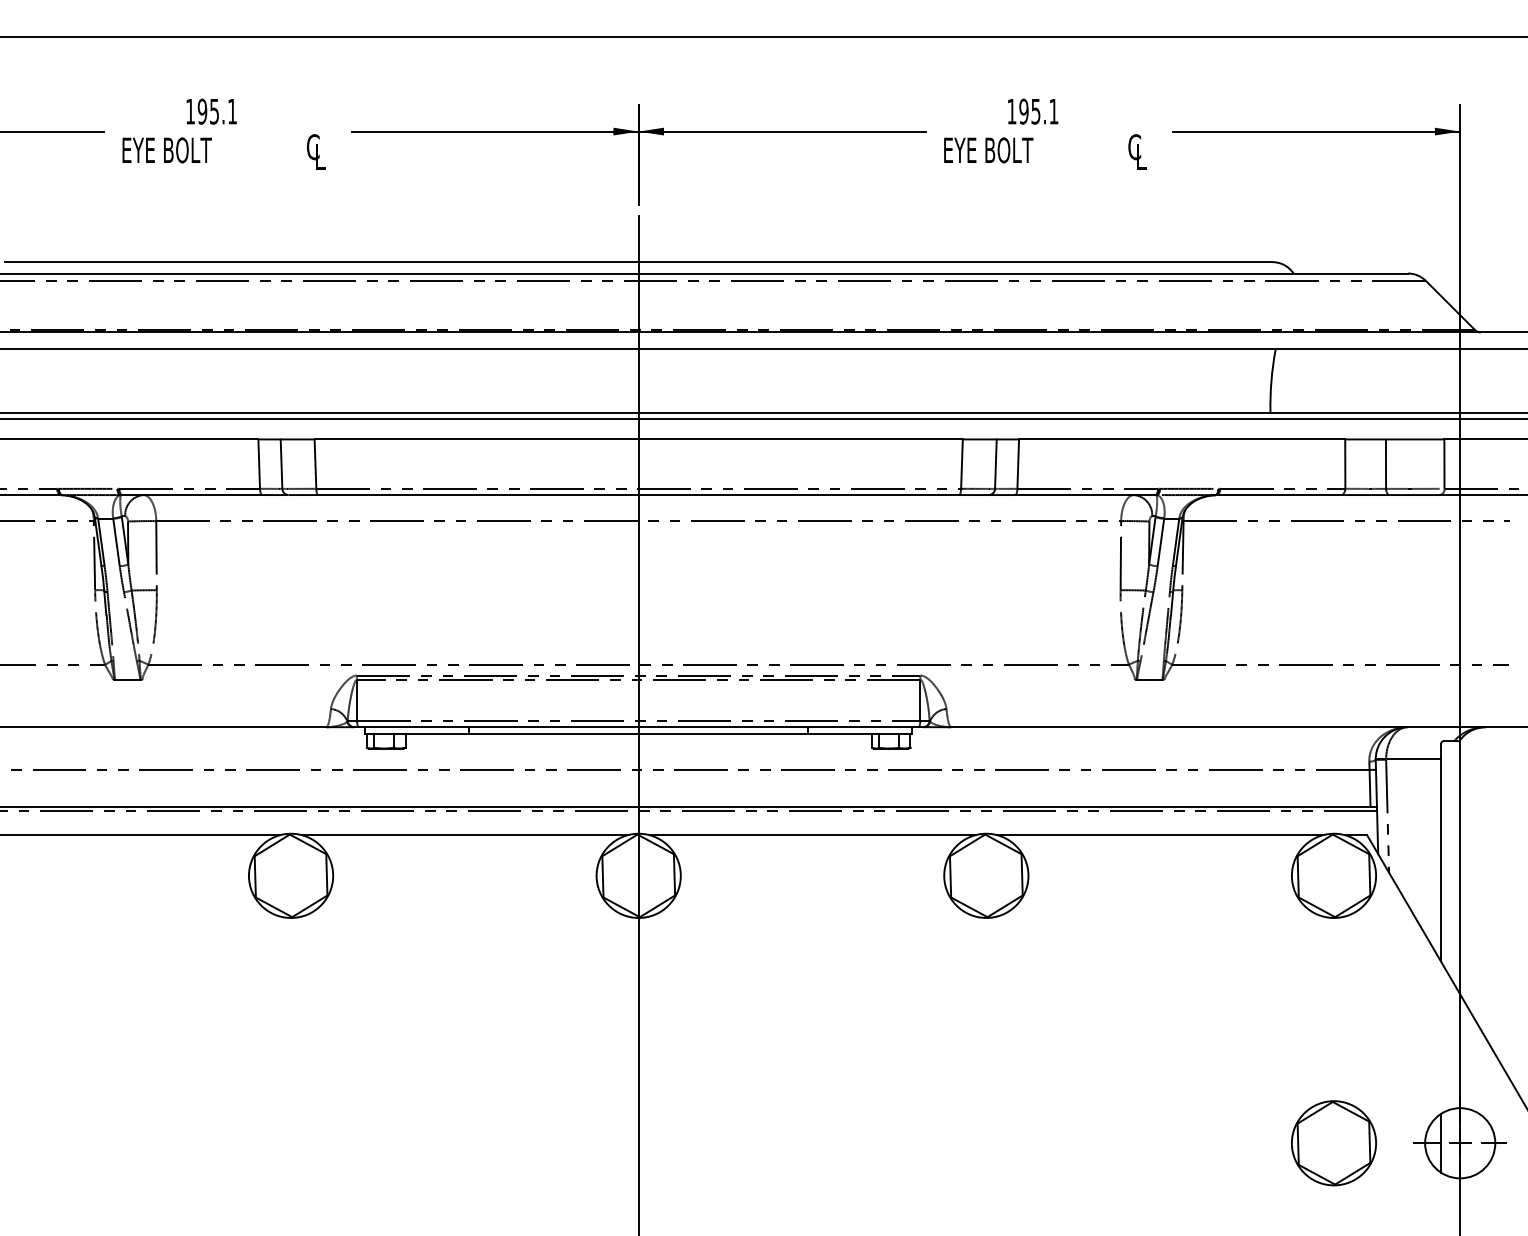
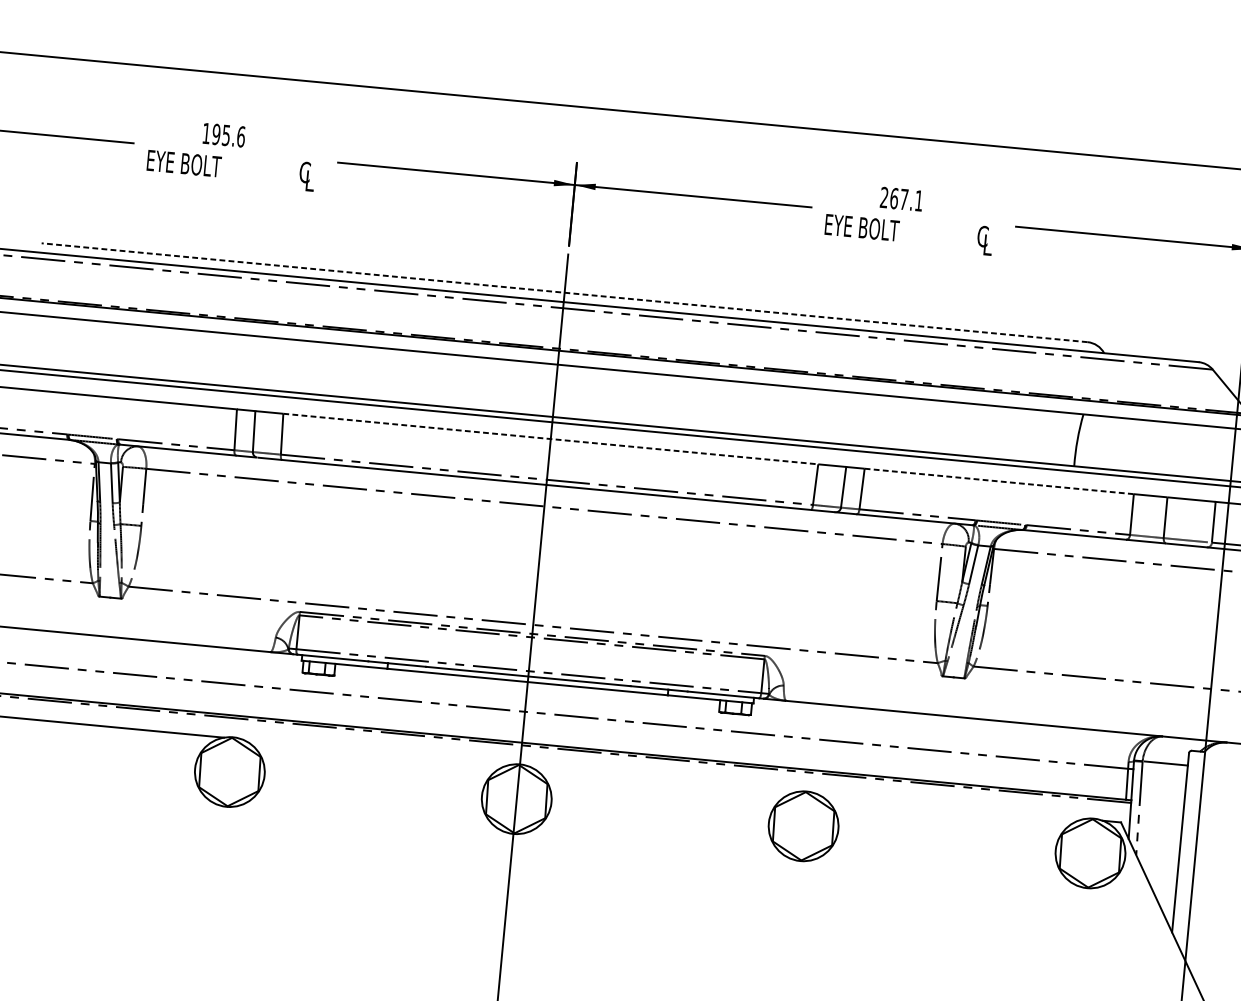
text: (232, 111) -> (241, 136), 195.1 -> 195.6
text: (1023, 111) -> (893, 198), 195.1 -> 267.1
line: (638, 262) -> (564, 293), solid -> dashed
line: (639, 439) -> (551, 439), solid -> dashed
line: (1182, 439) -> (999, 481), solid -> dashed
line: (464, 835) -> (376, 752), removed
line: (812, 835) -> (663, 779), removed
line: (1159, 835) -> (949, 806), removed

